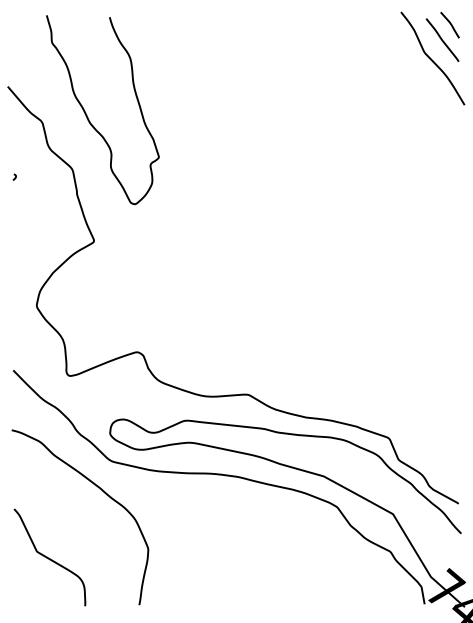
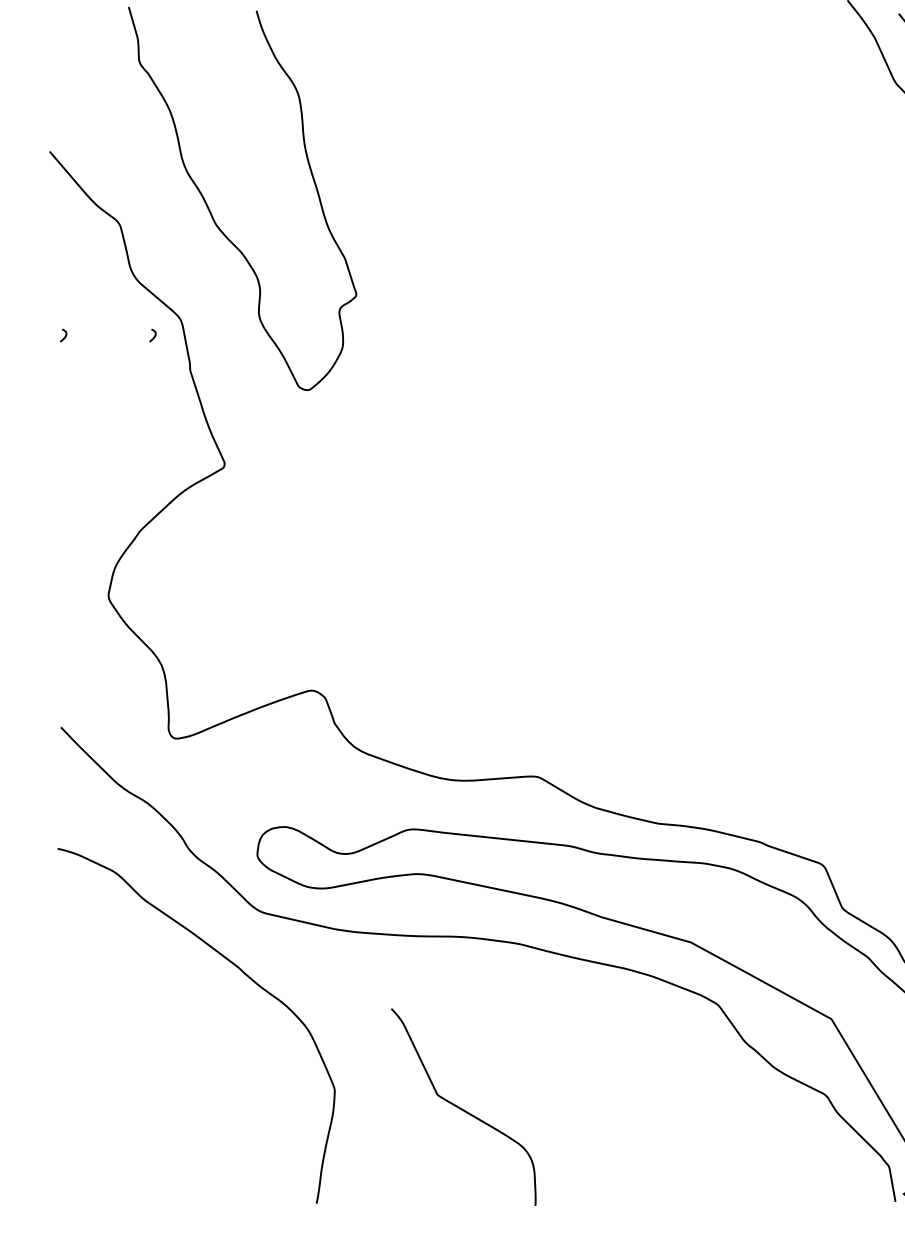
curve: (58, 175) -> (152, 331), added
curve: (48, 557) -> (461, 1106), moved

